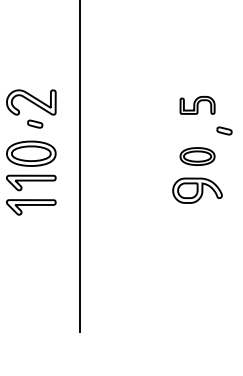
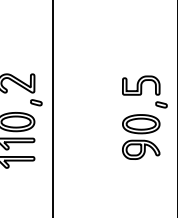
part: (197, 105) -> (141, 85), size x1.43
part: (35, 123) -> (36, 102), moved
part: (197, 156) -> (141, 124), size x1.43

